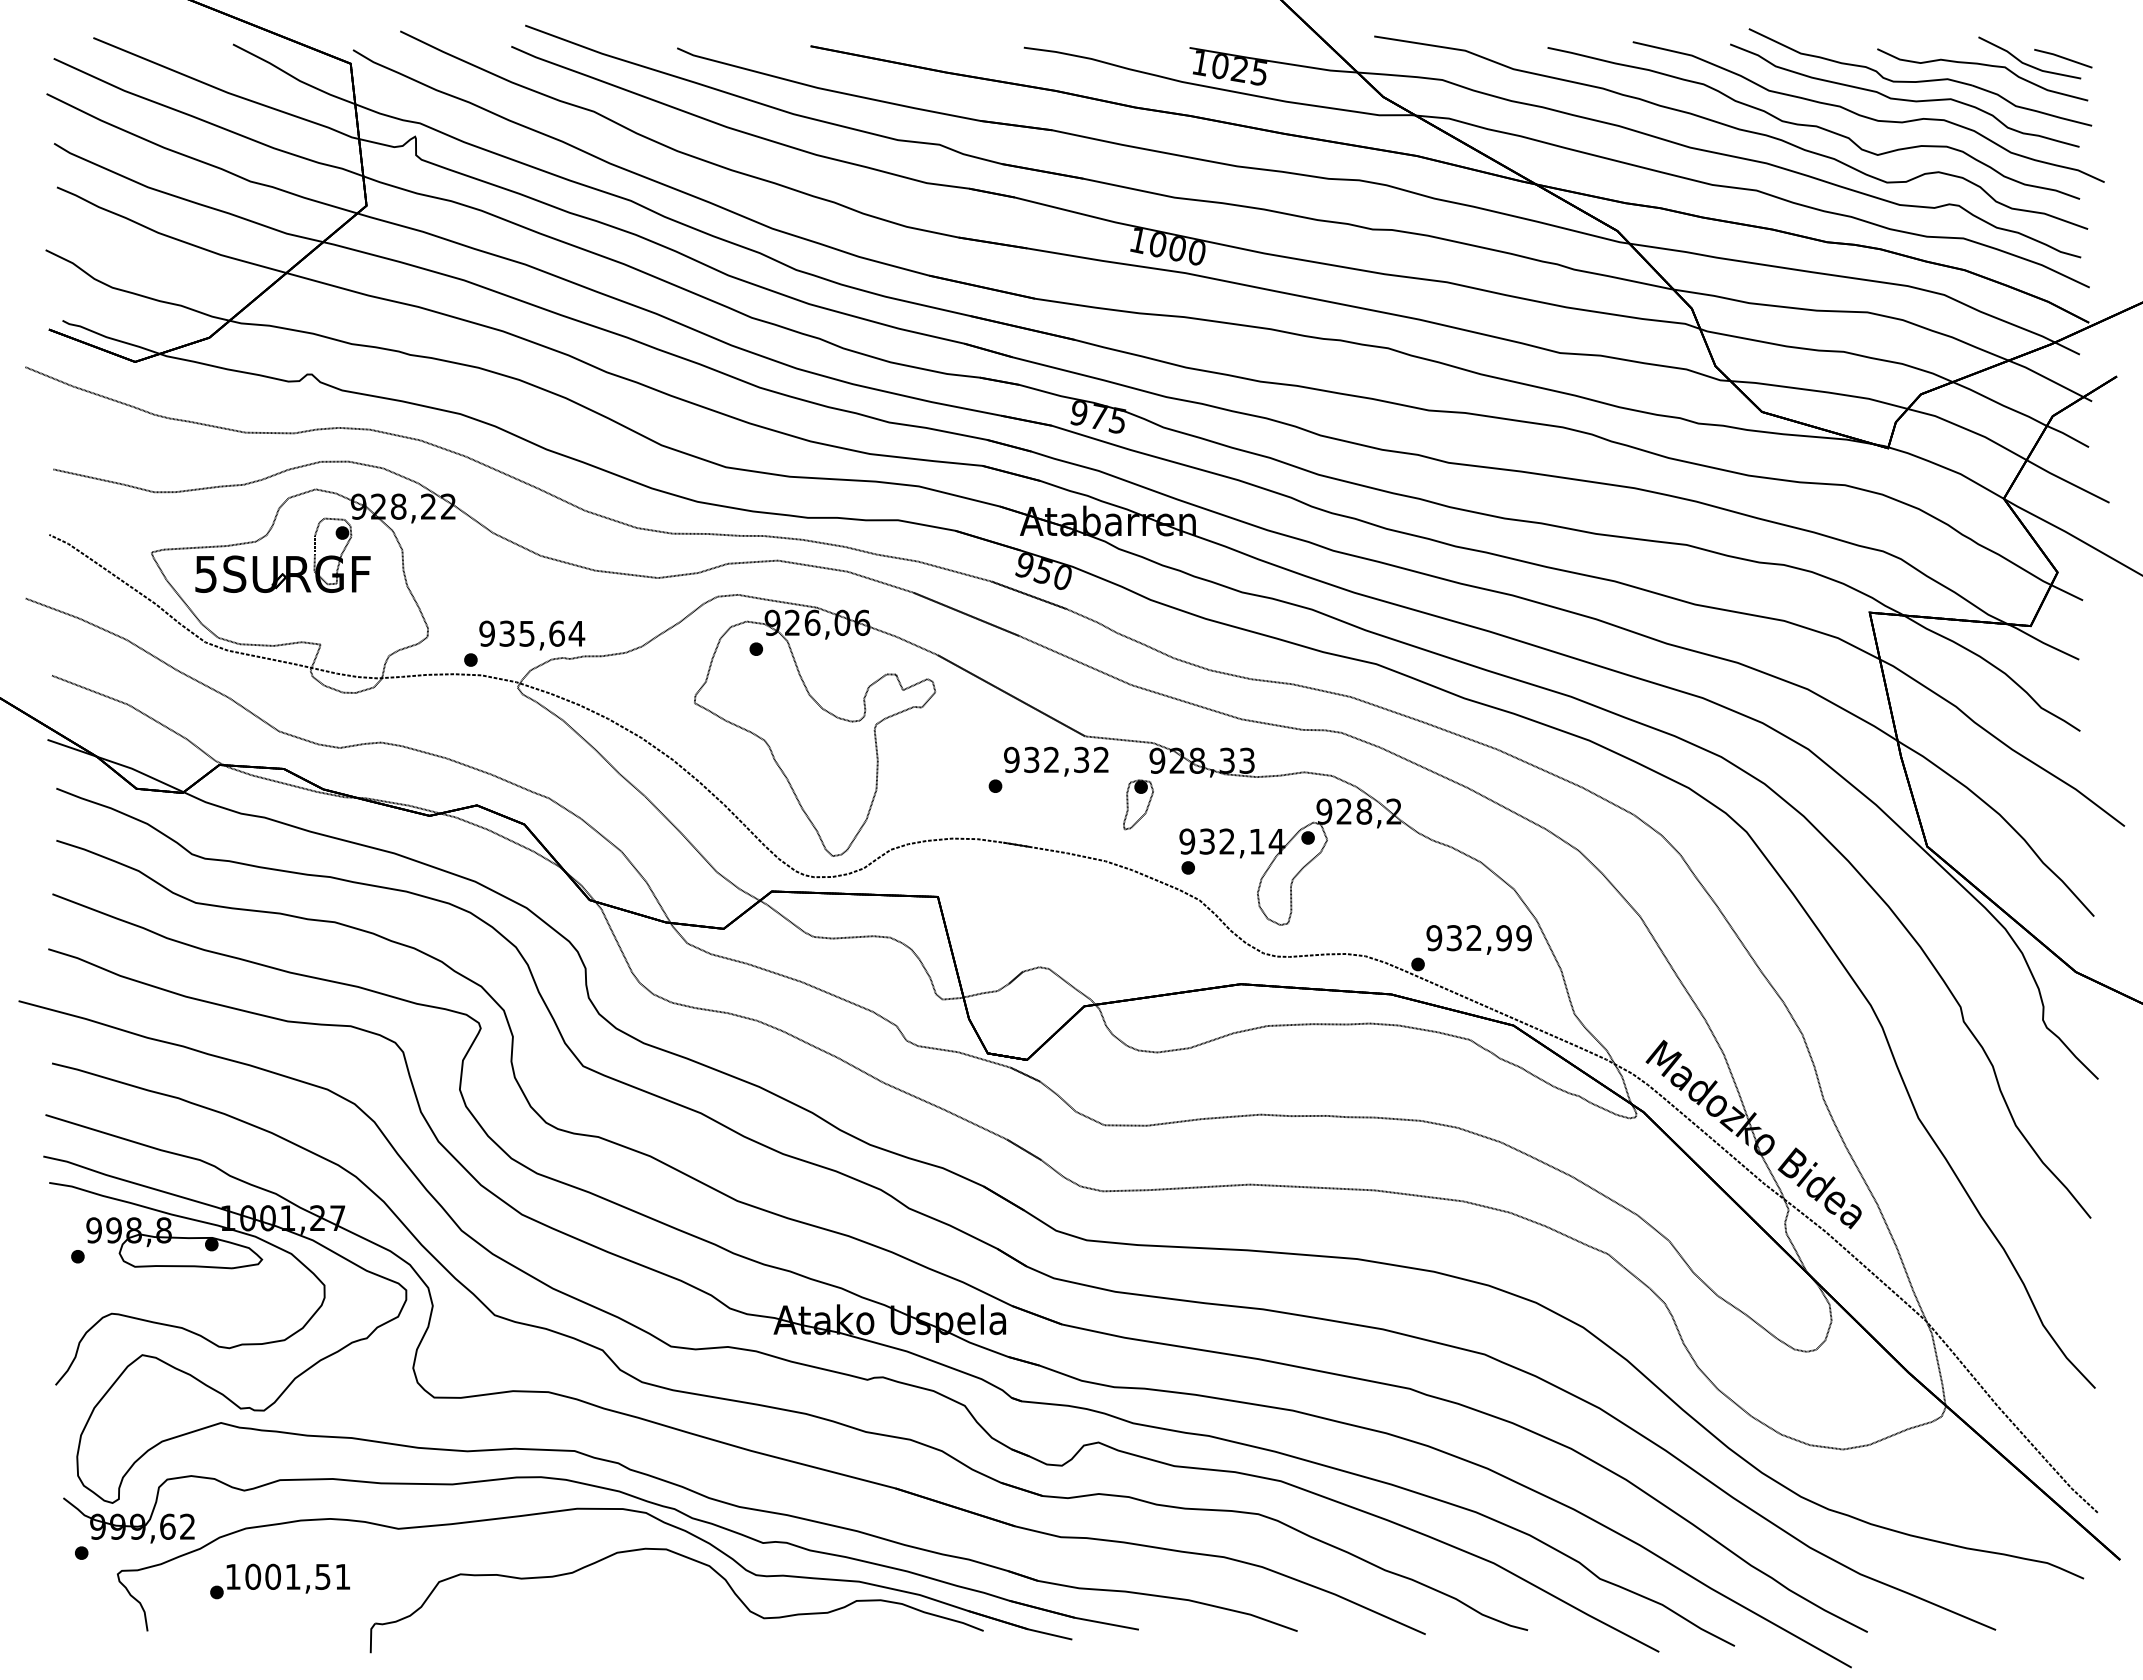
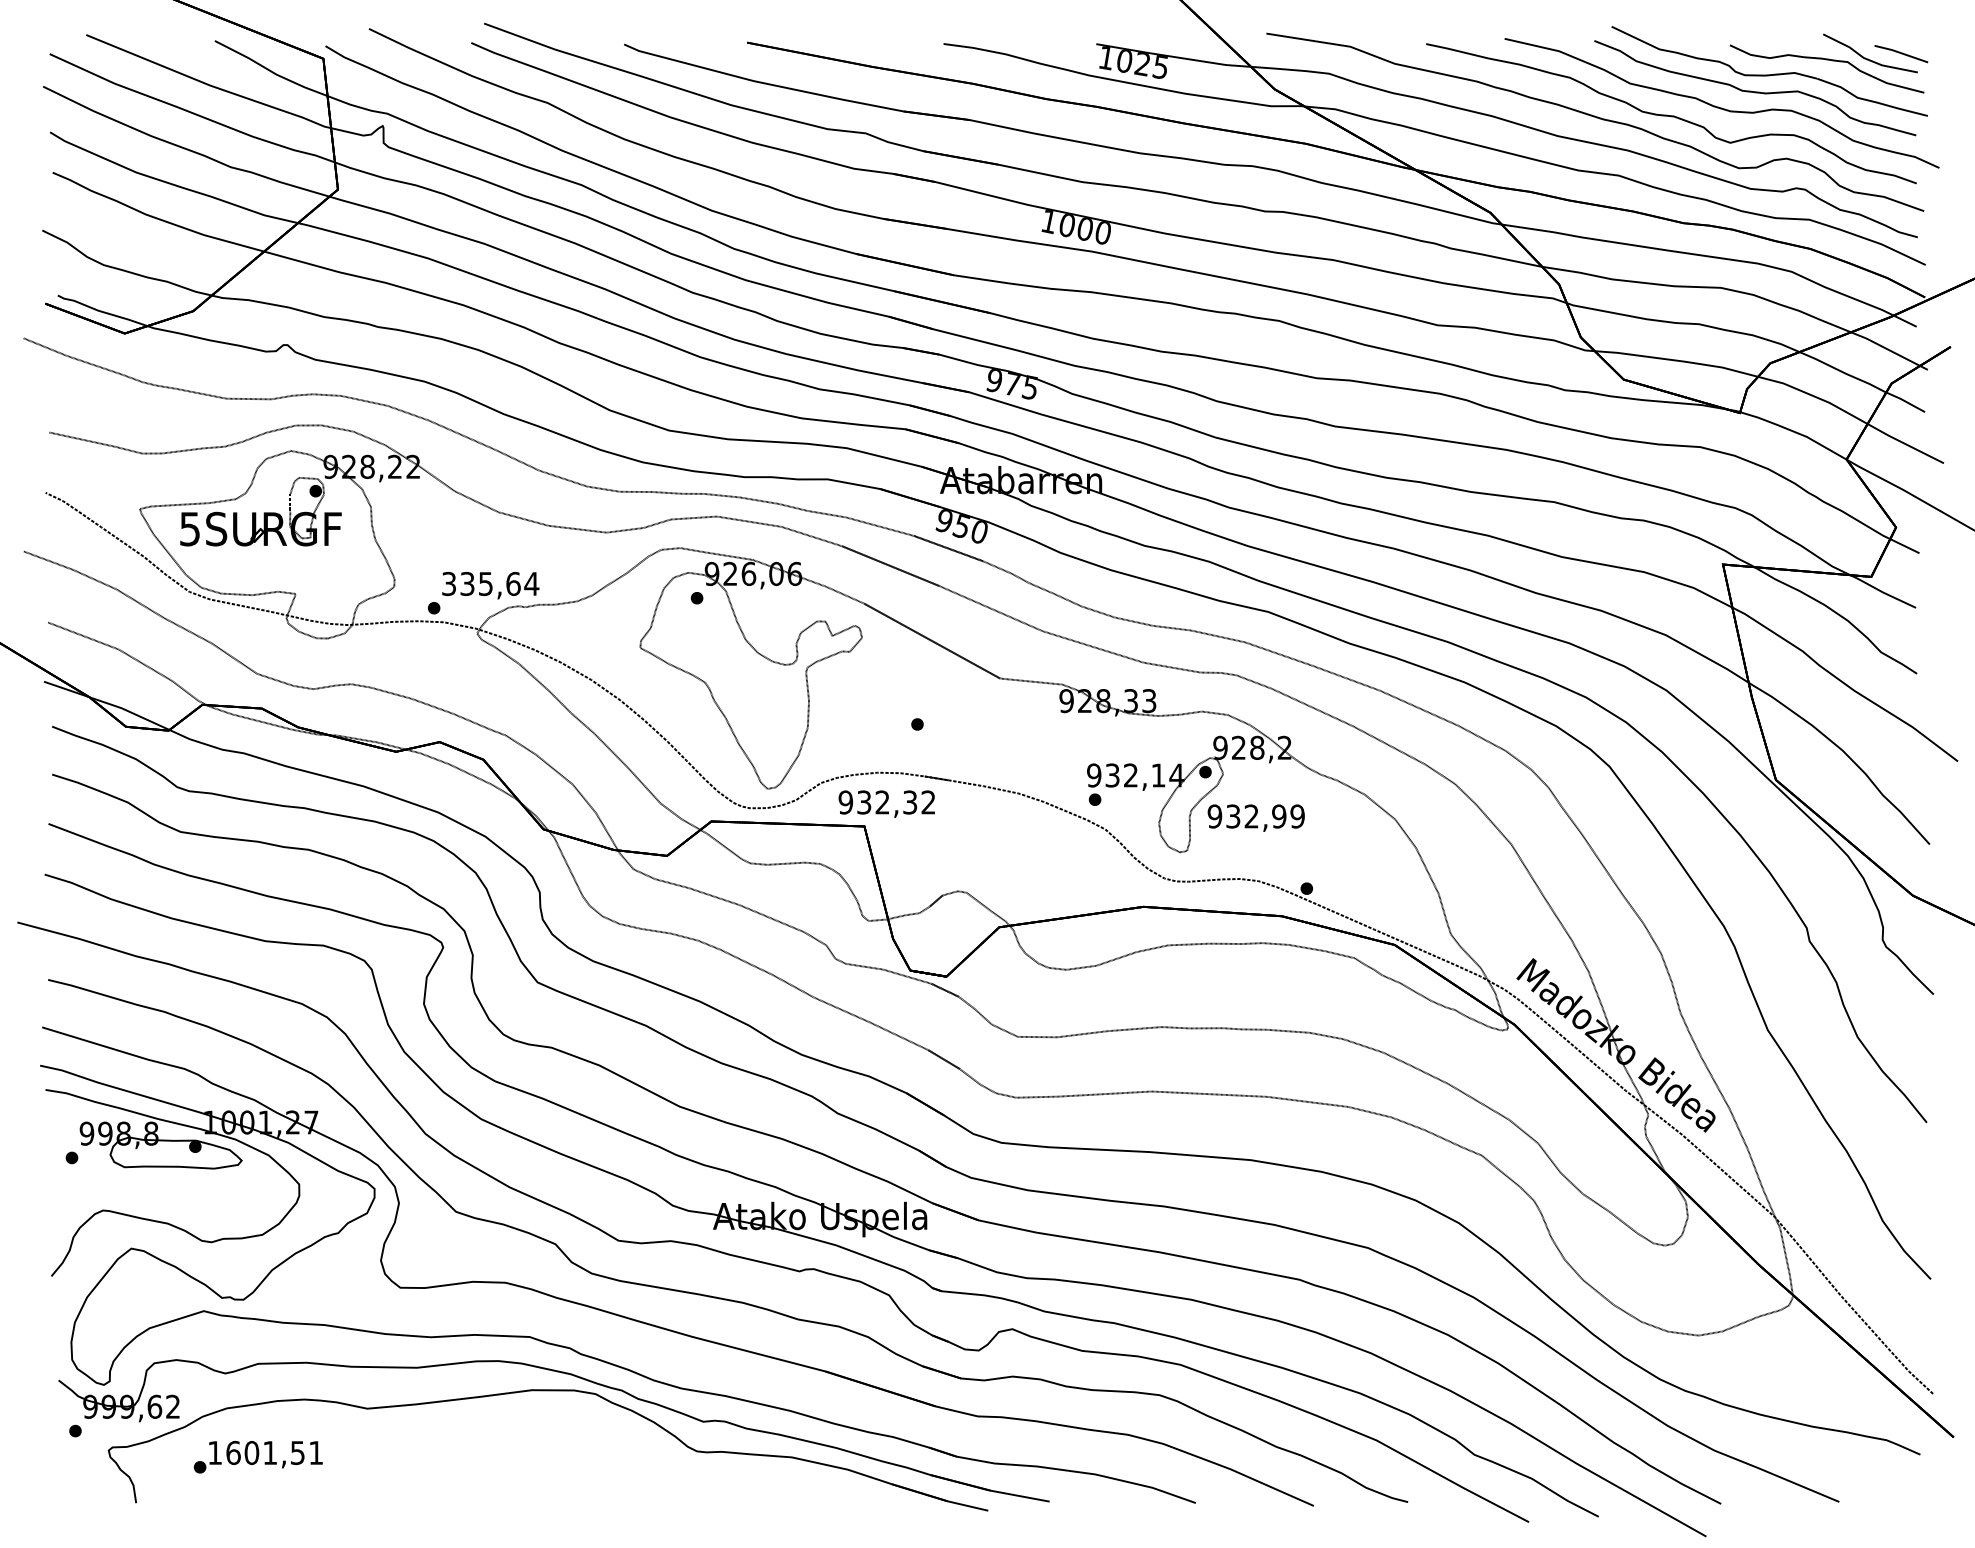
text: (486, 633) -> (448, 583), 935,64 -> 335,64
text: (1056, 761) -> (887, 803), moved
part: (1138, 804) -> (1049, 741), removed
text: (1478, 939) -> (1255, 817), moved
part: (691, 1560) -> (637, 1437), removed
text: (253, 1576) -> (233, 1452), 1001,51 -> 1601,51

